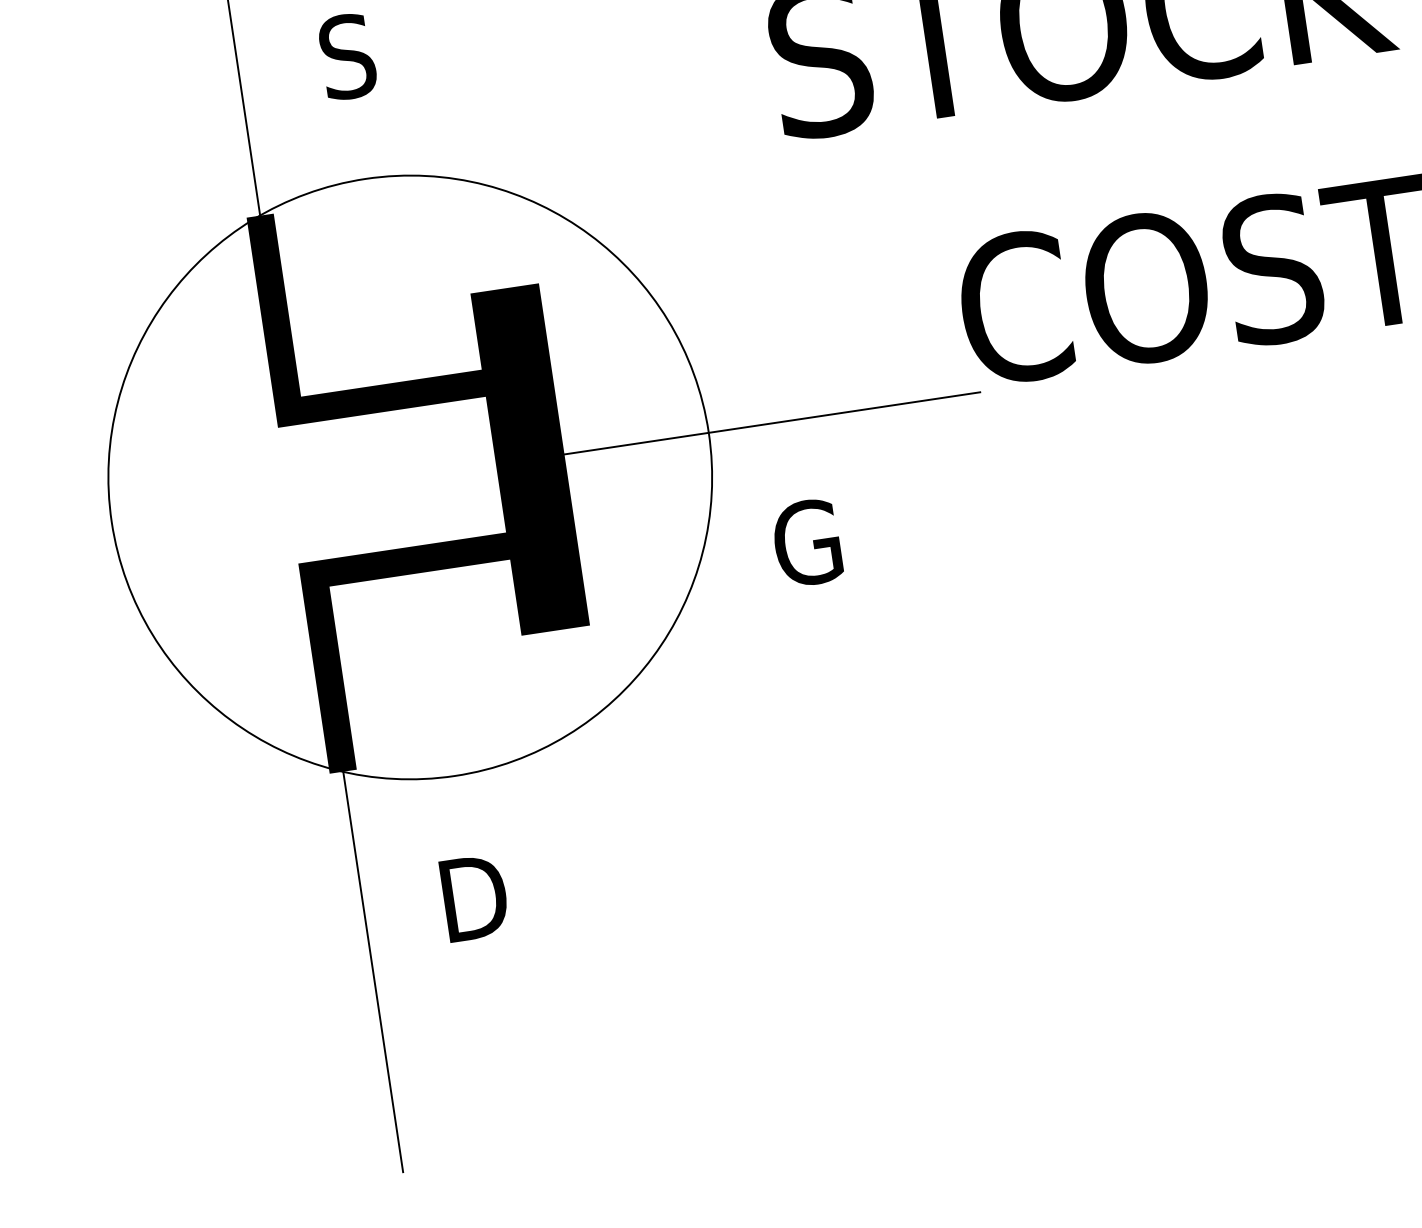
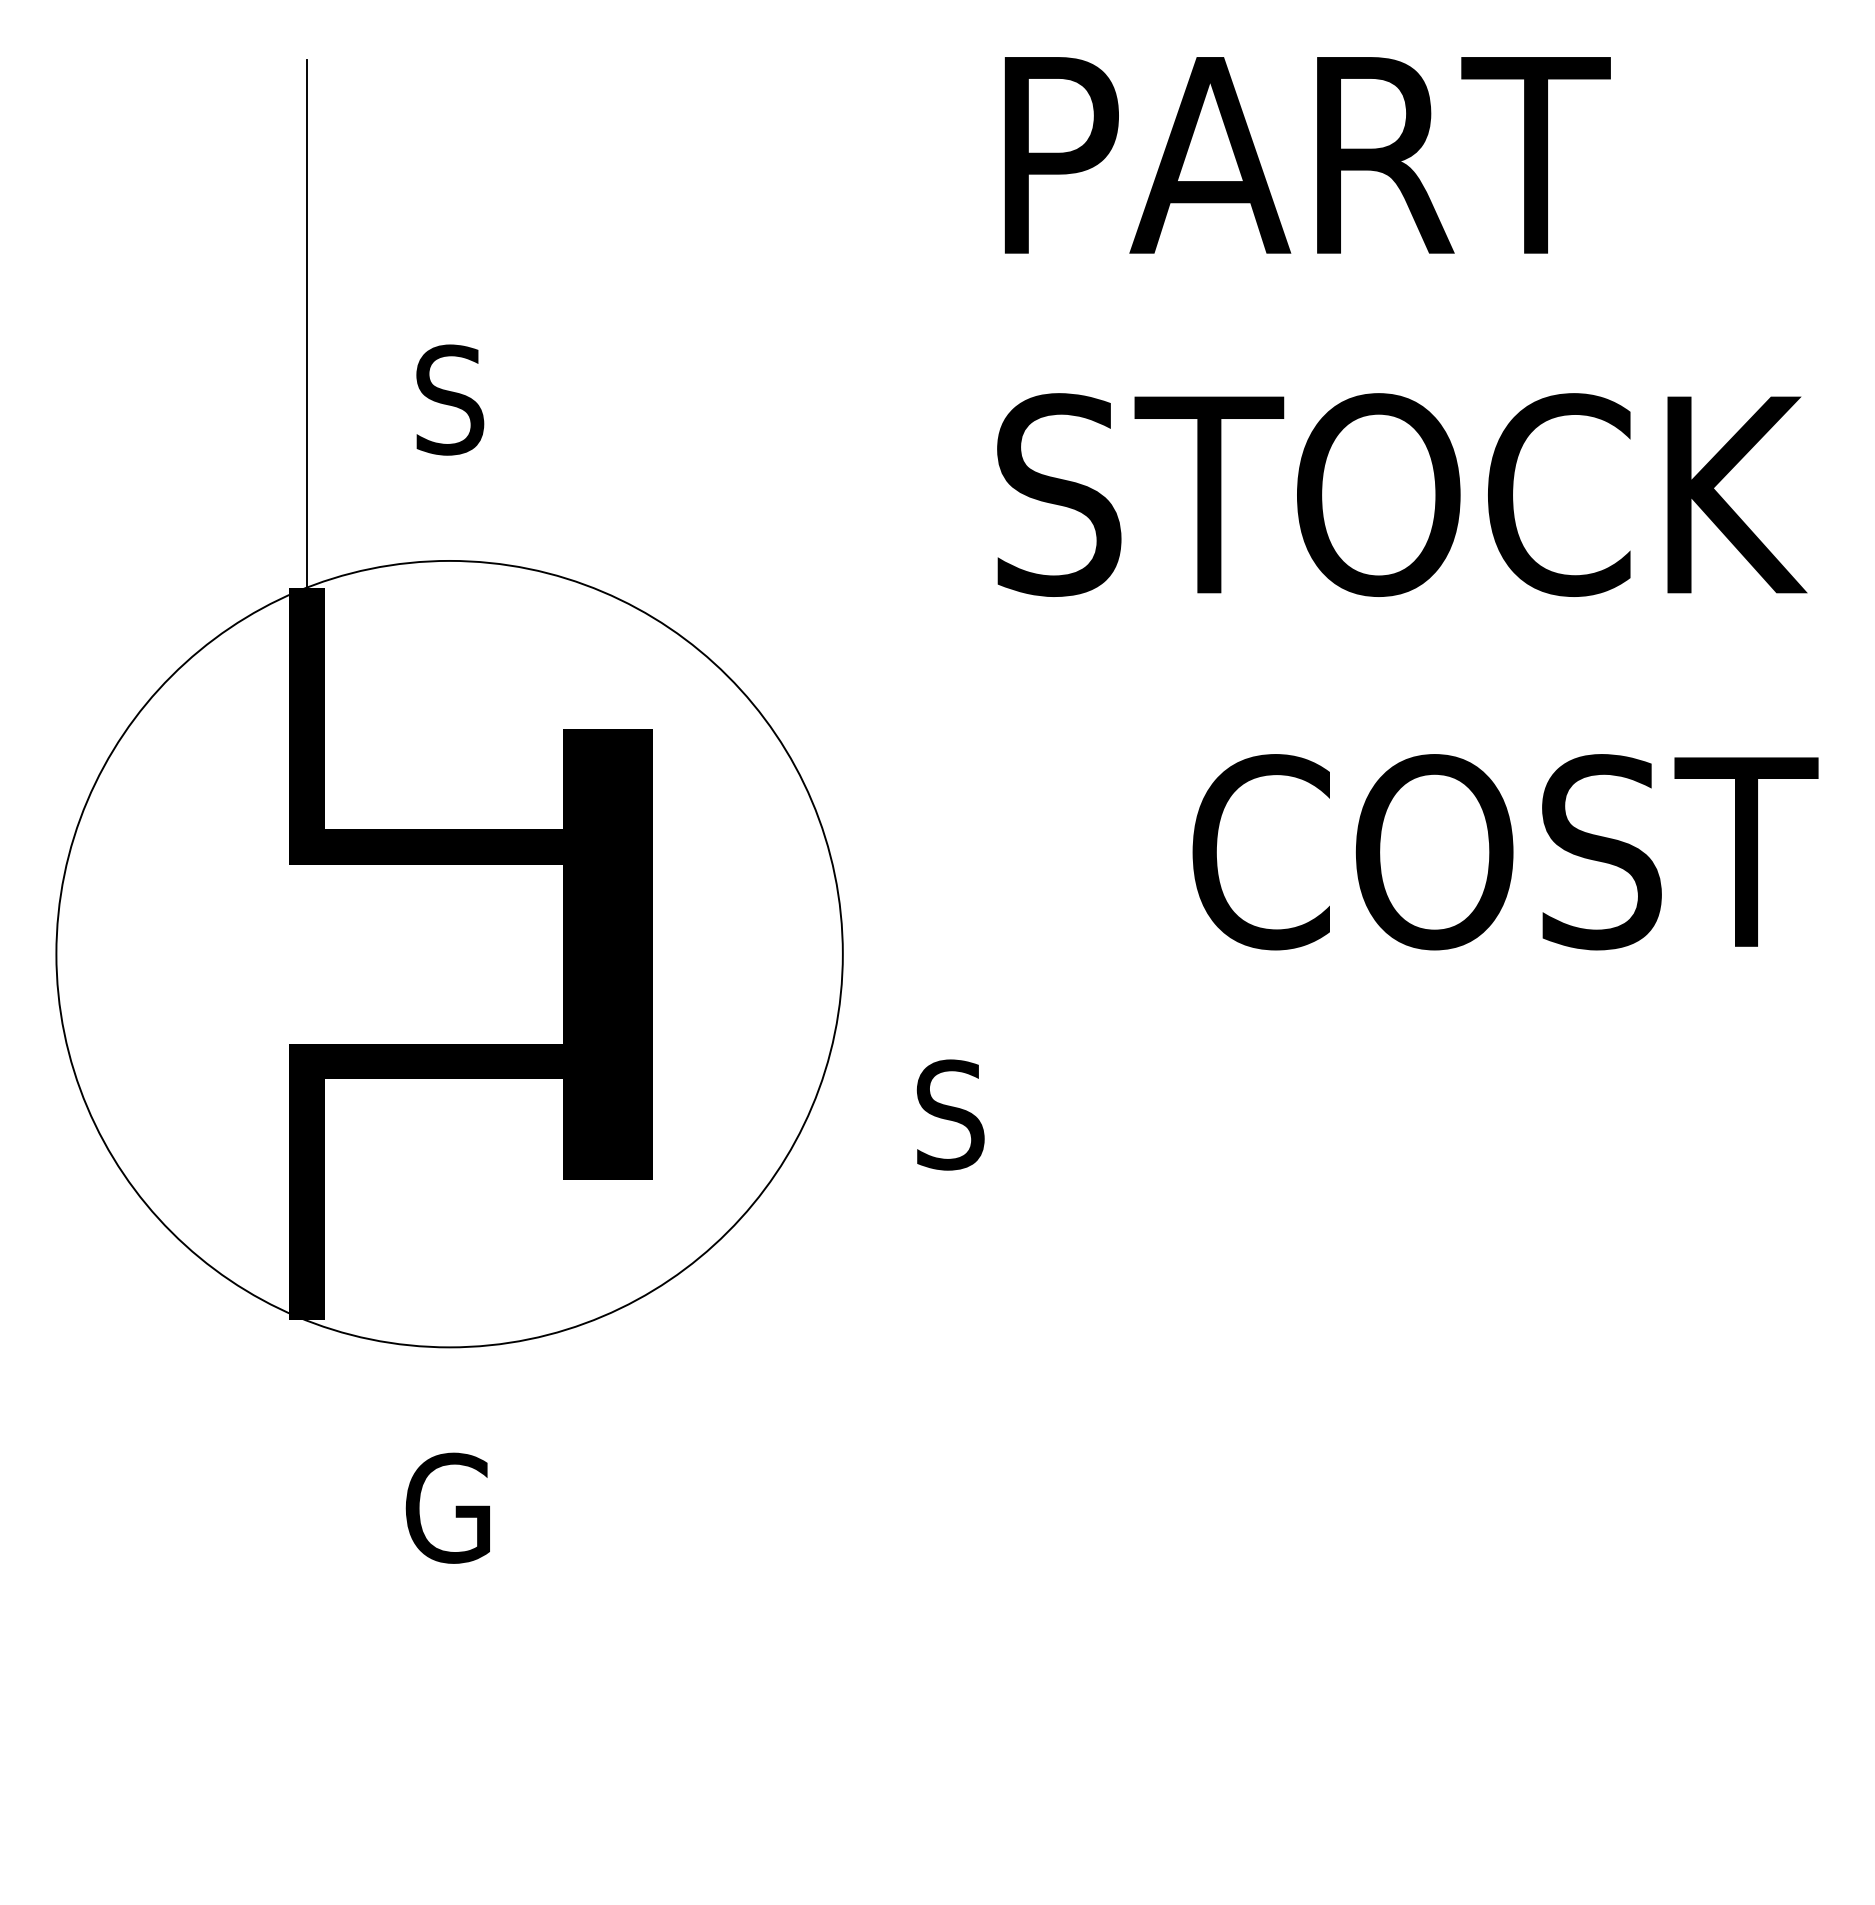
line: (754, 426) -> (903, 954), removed
text: (807, 542) -> (948, 1114), G -> S
text: (472, 897) -> (448, 1507), D -> G
line: (373, 971) -> (306, 1583), removed

